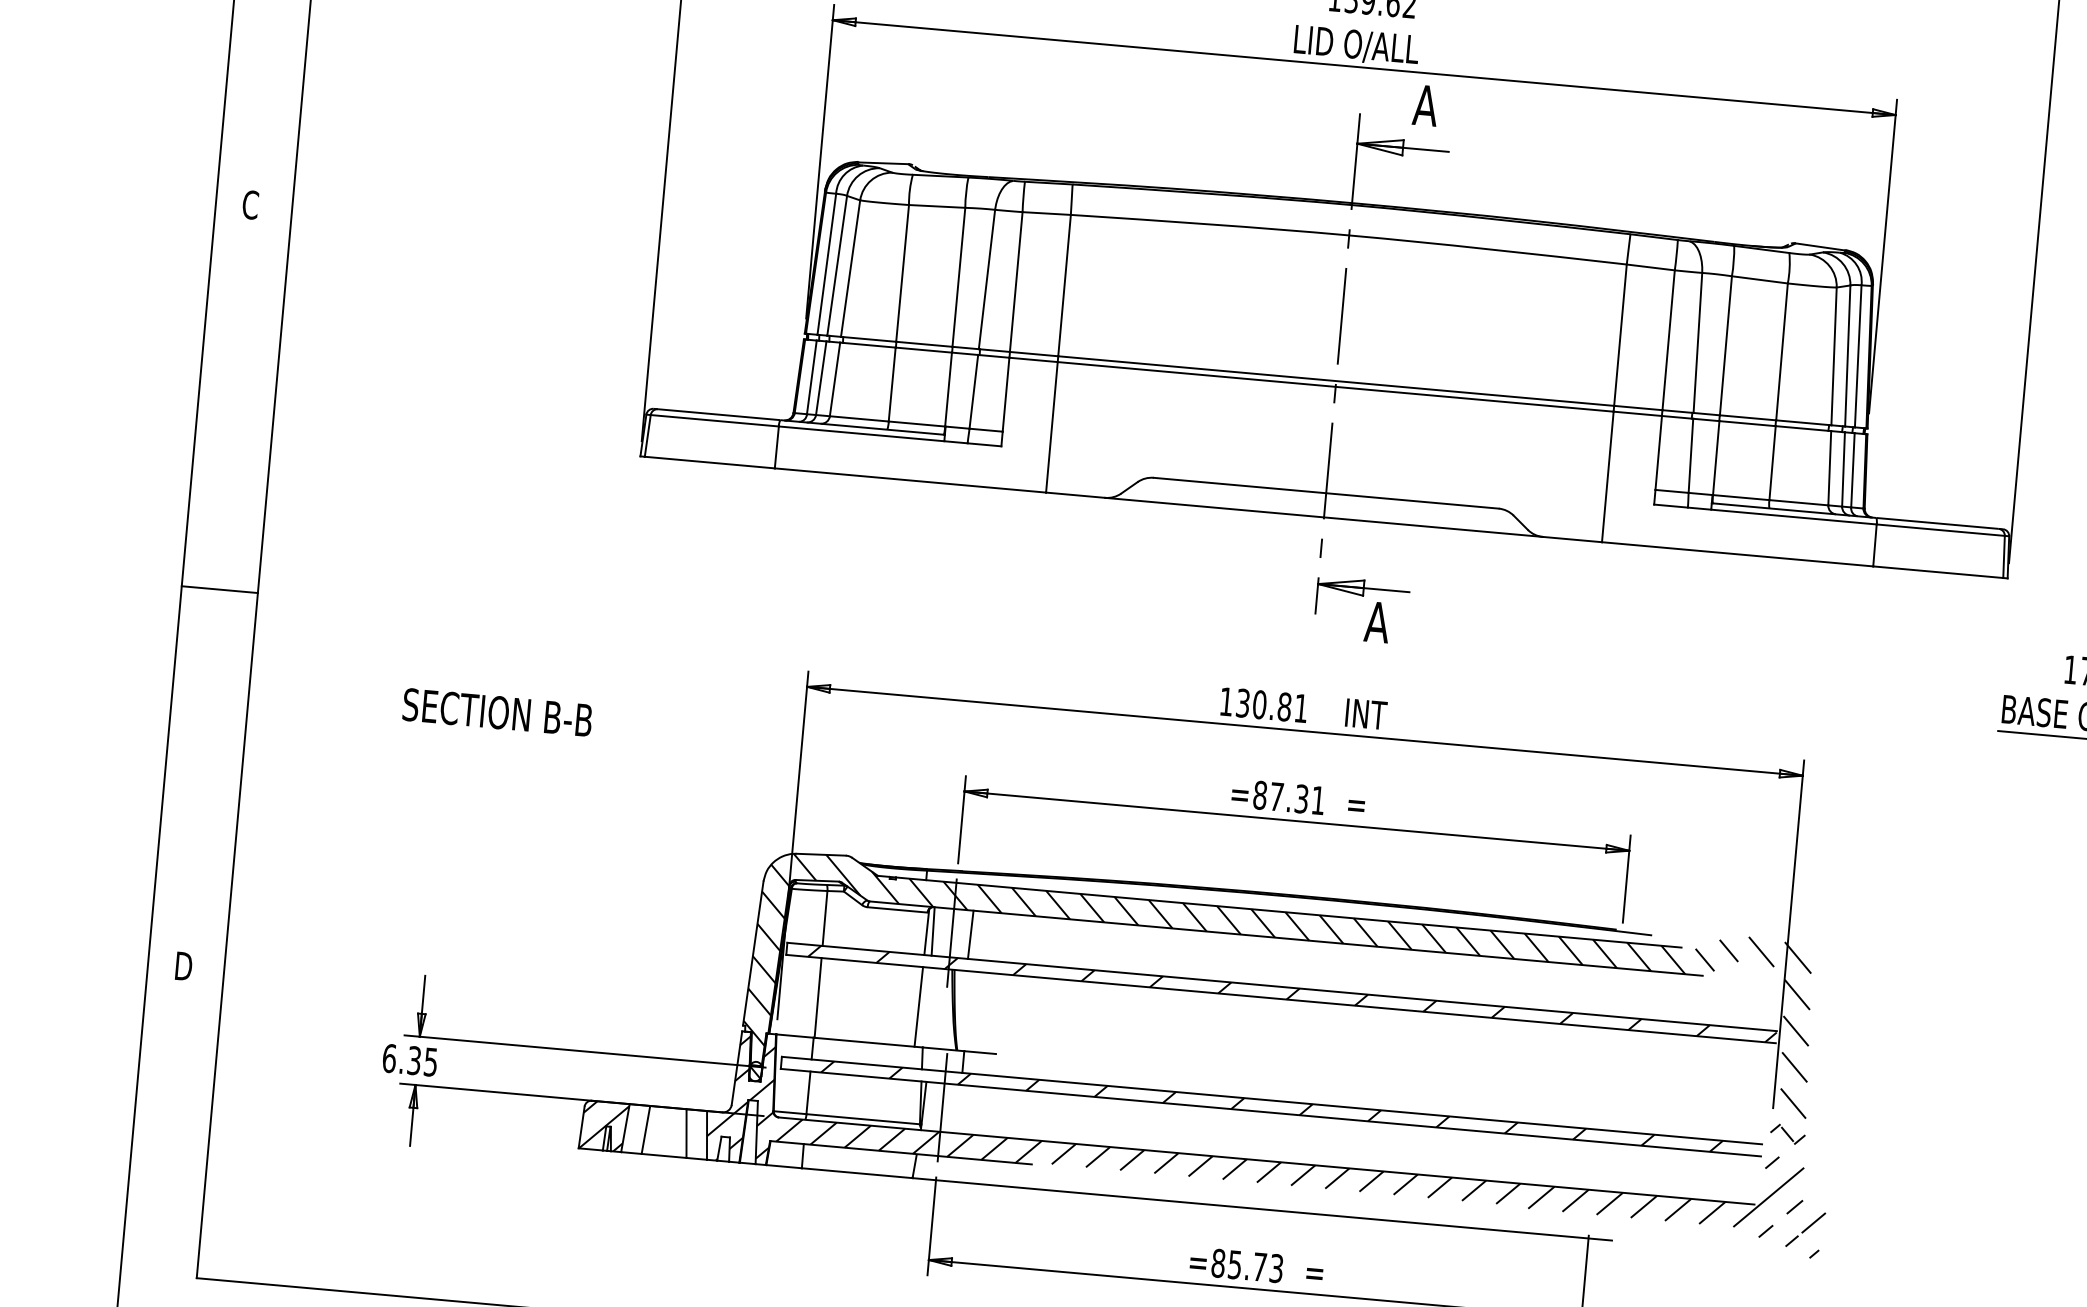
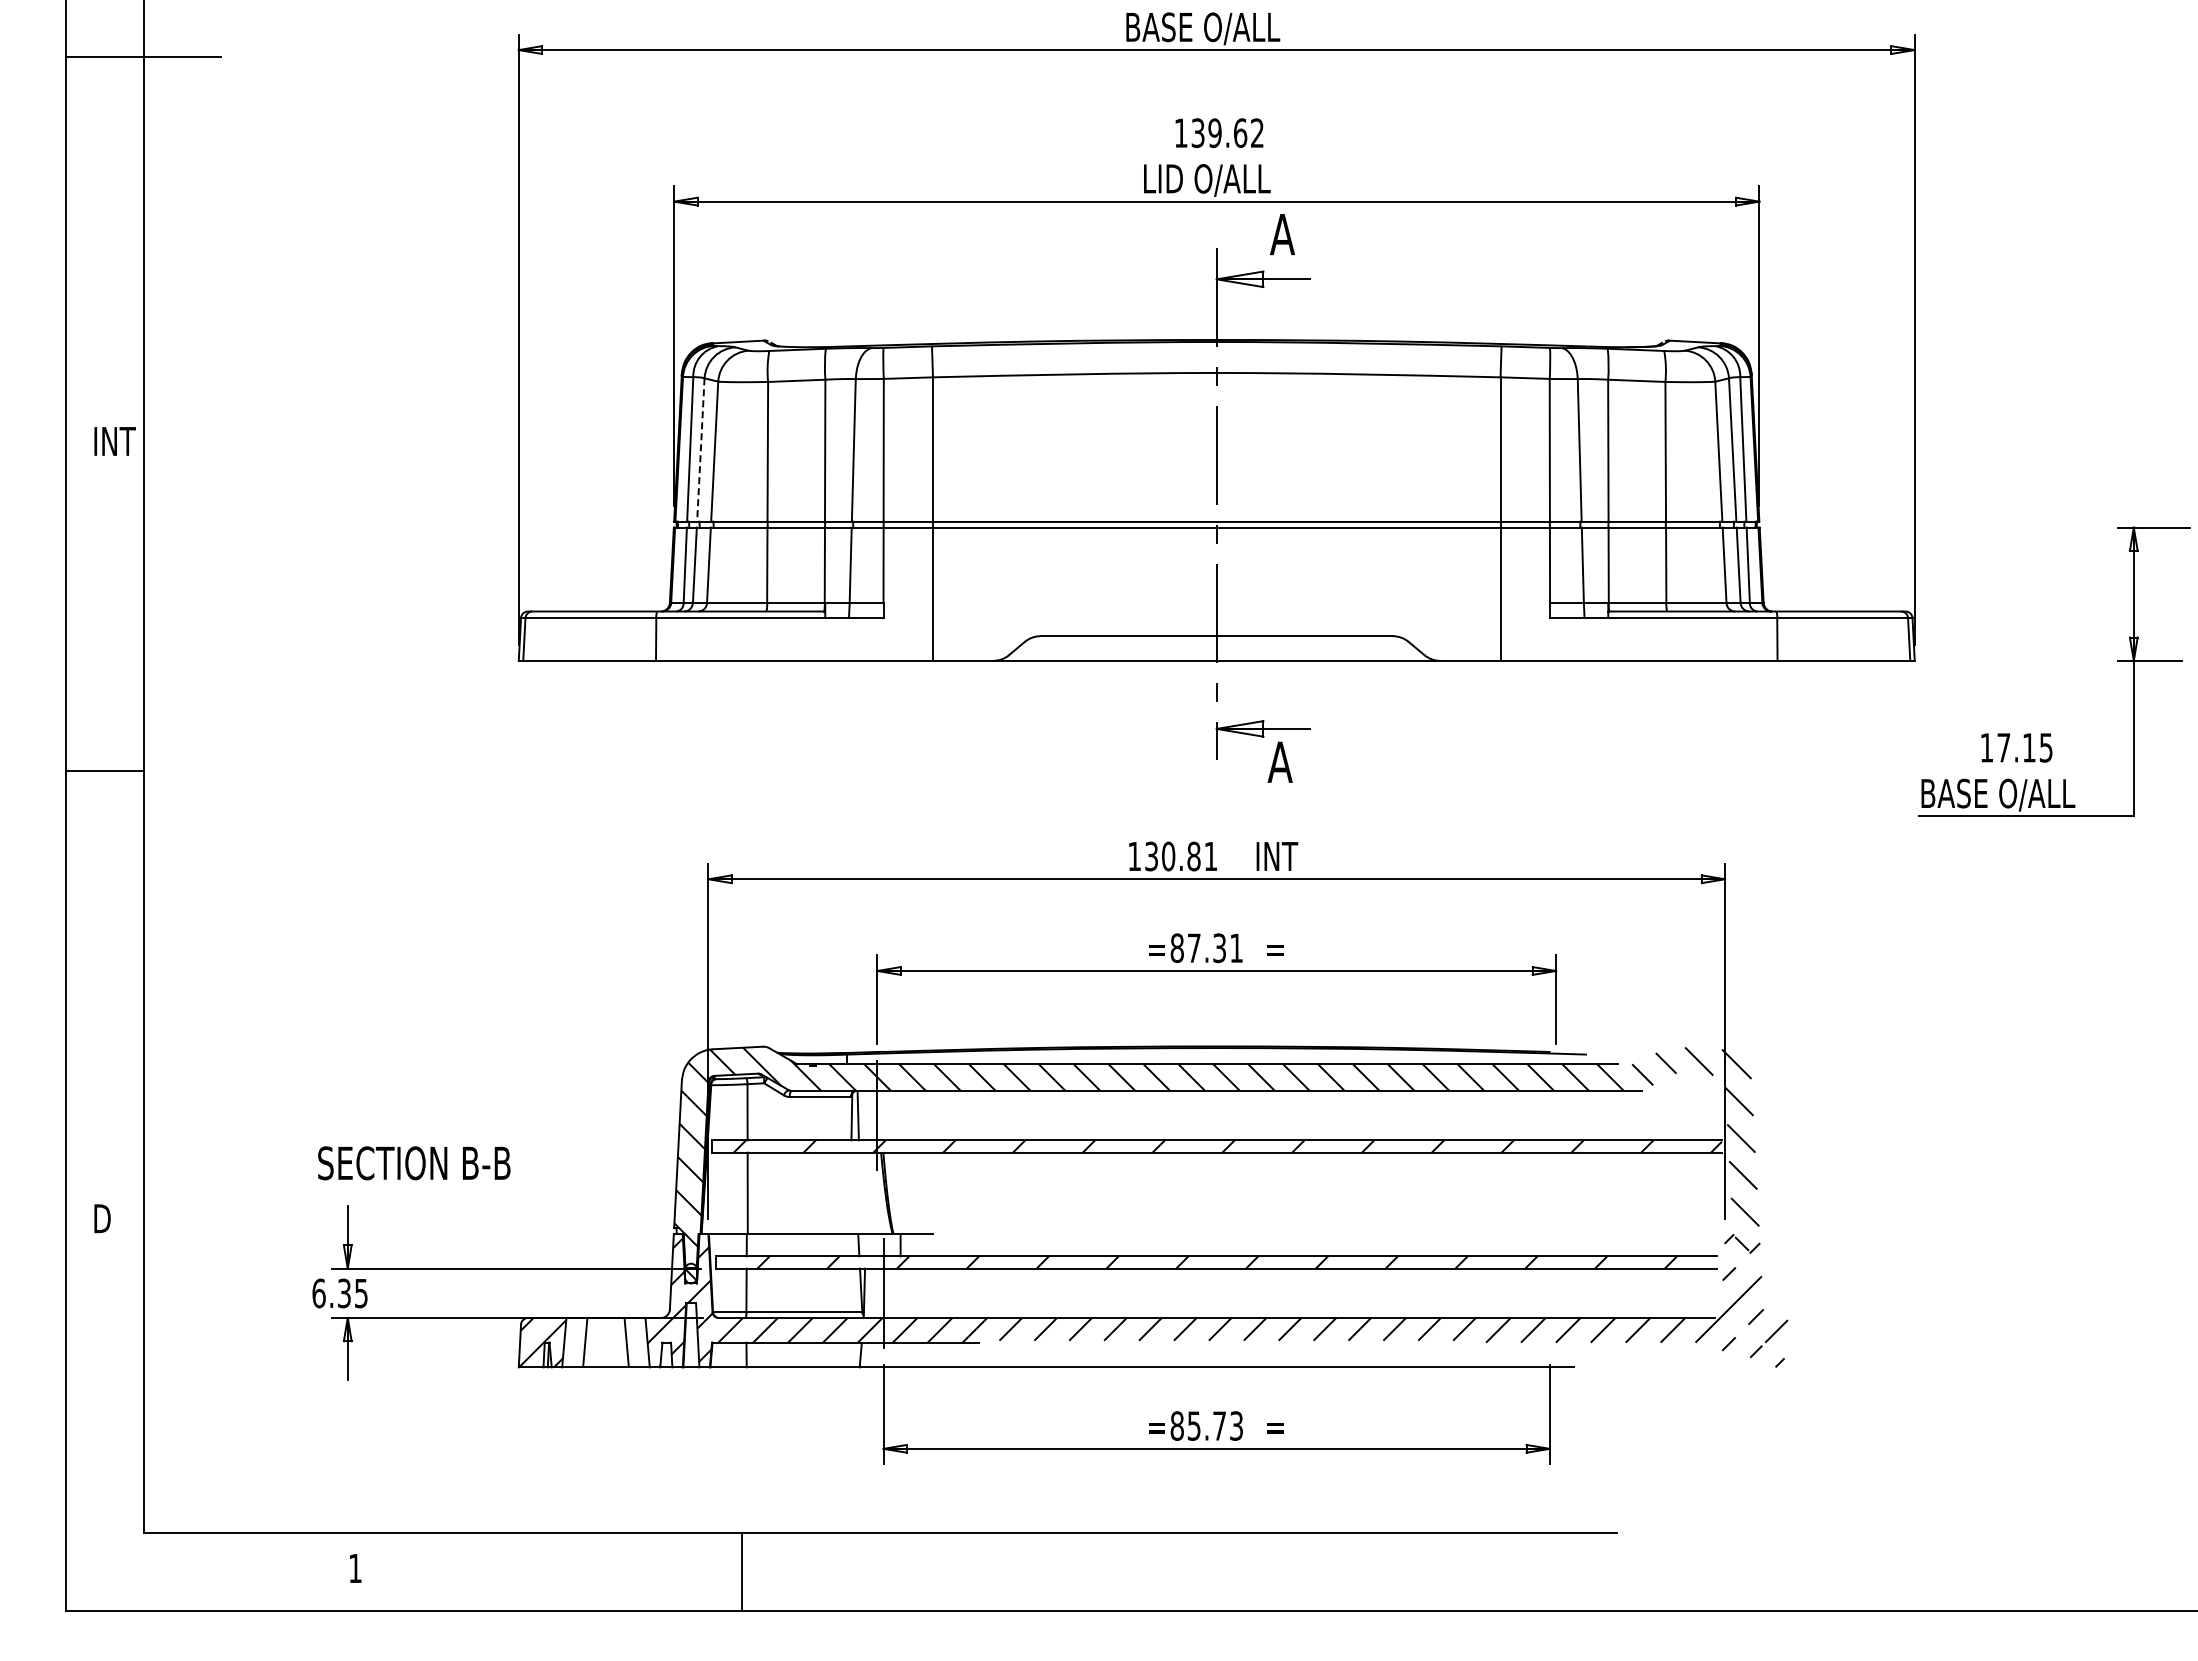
text: (263, 206) -> (114, 441), C -> INT
line: (836, 266) -> (700, 450), solid -> dashed
line: (219, 589) -> (104, 770), moved
text: (497, 712) -> (414, 1163), moved
line: (970, 934) -> (896, 1115), removed
line: (918, 1007) -> (850, 1193), removed

